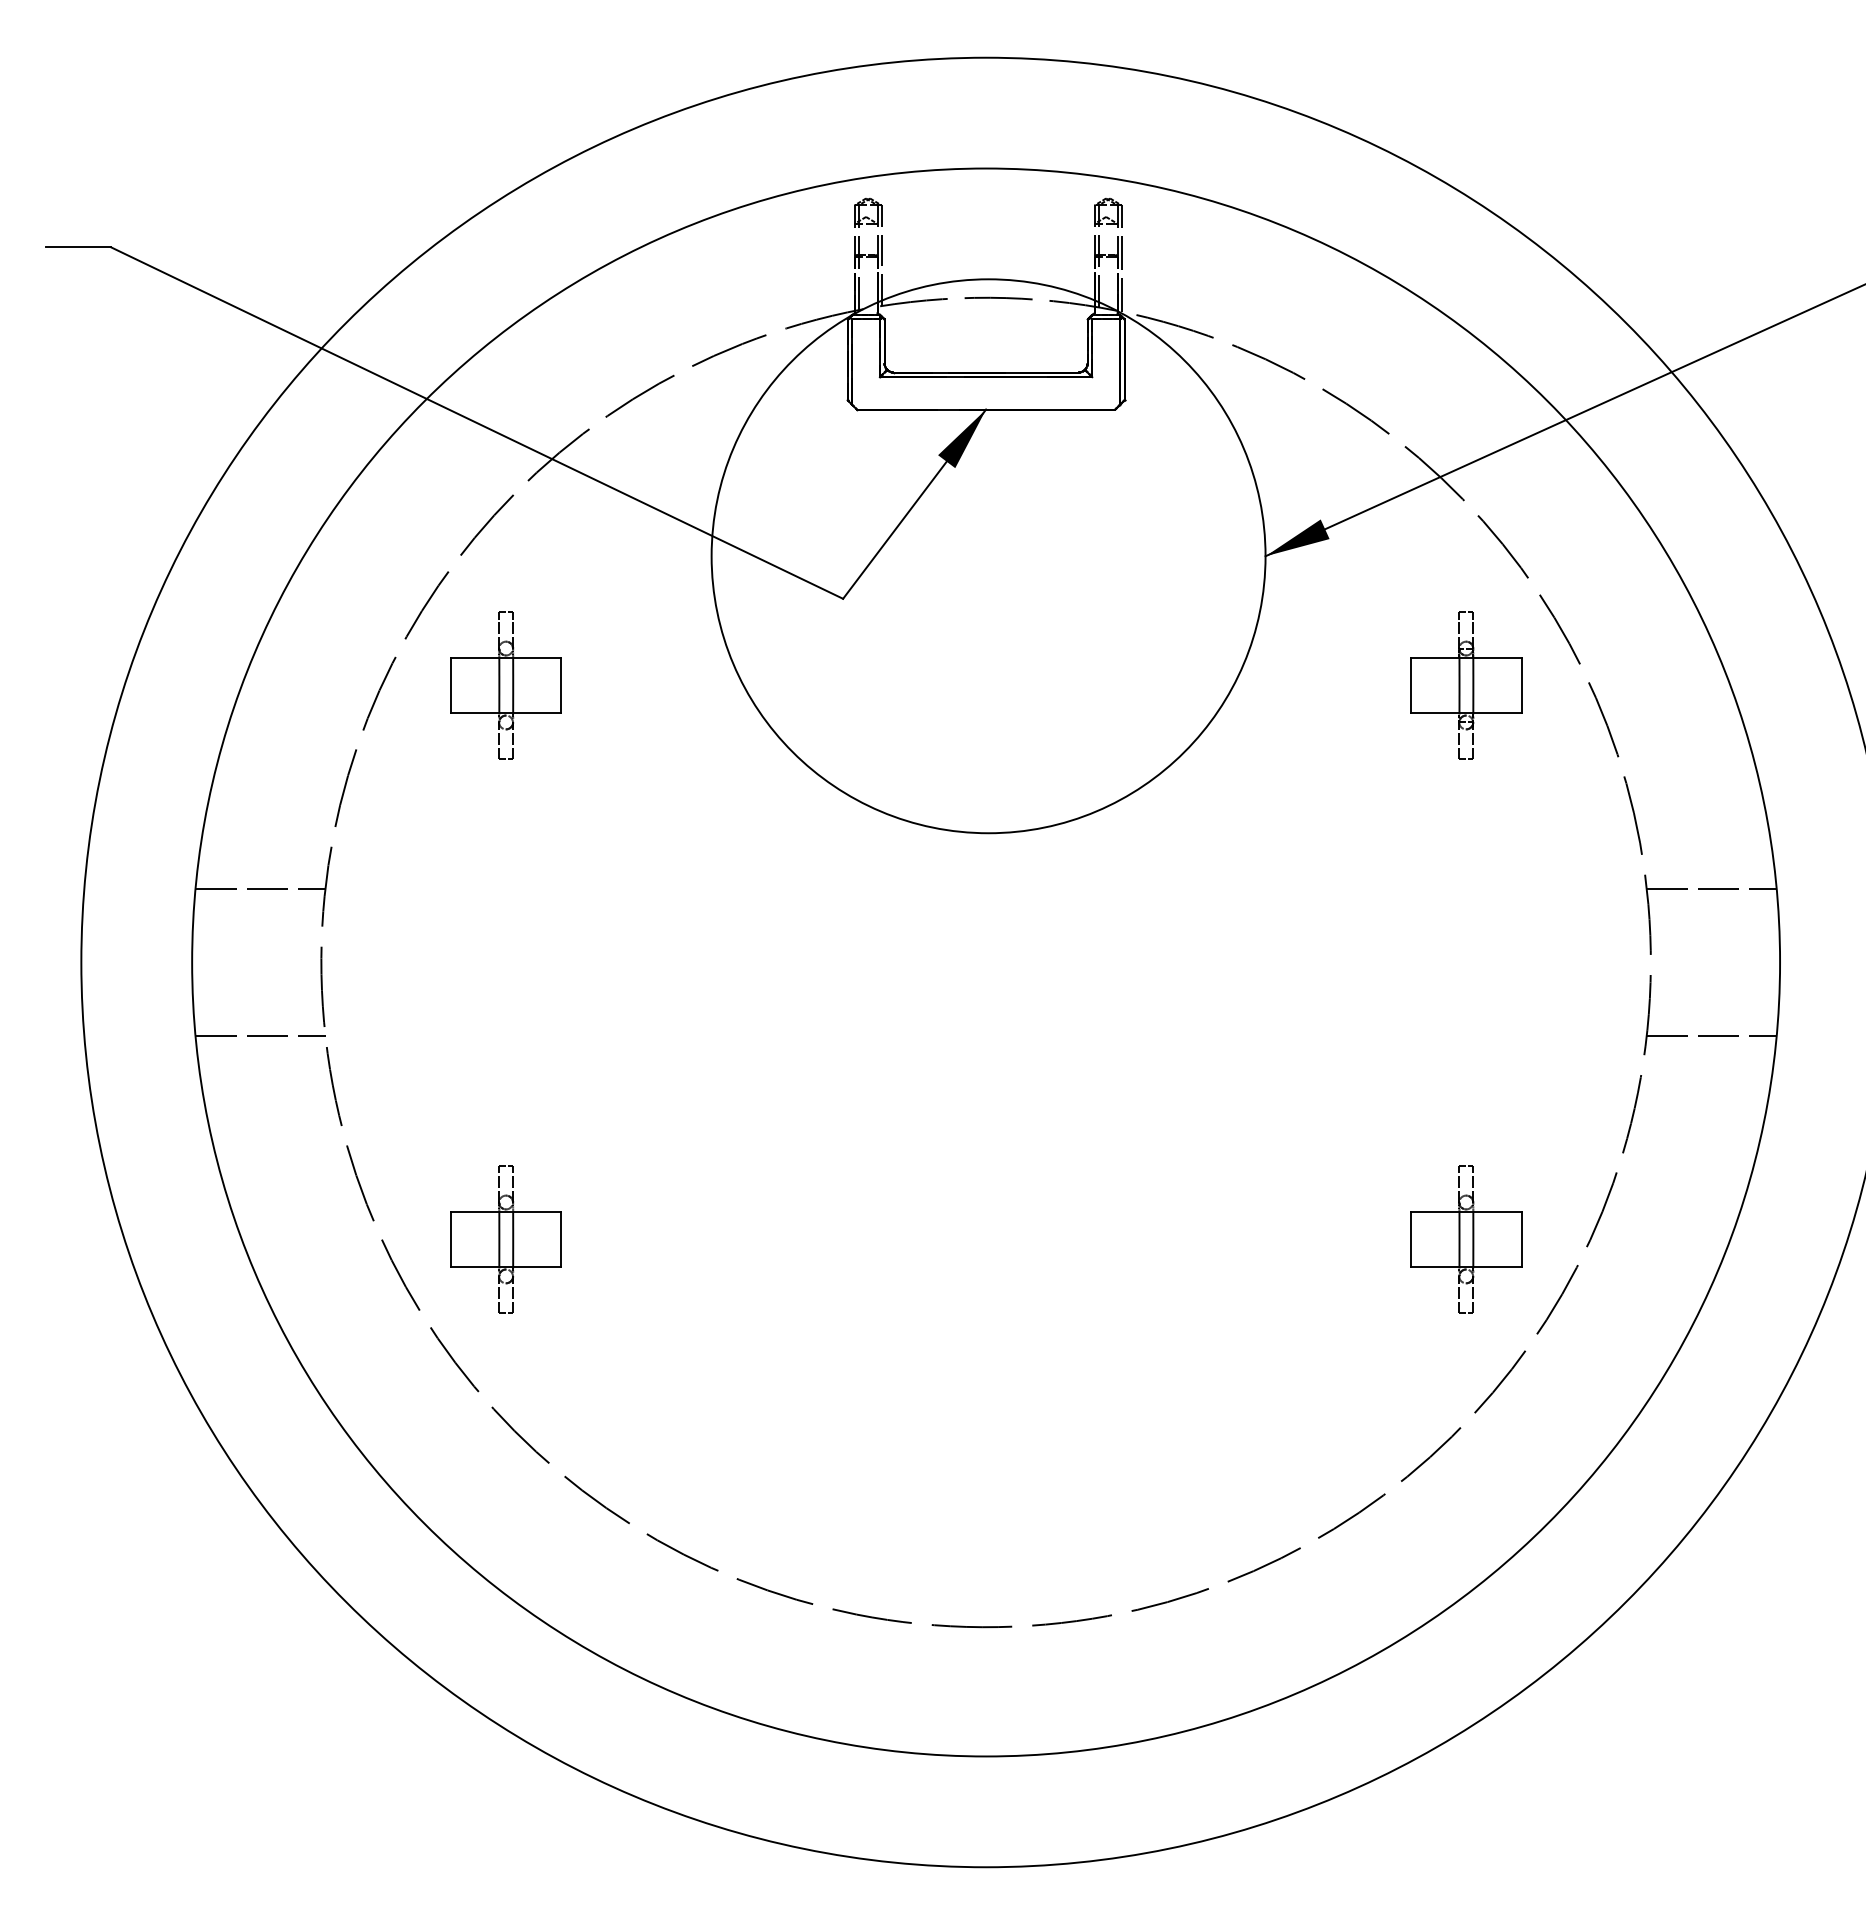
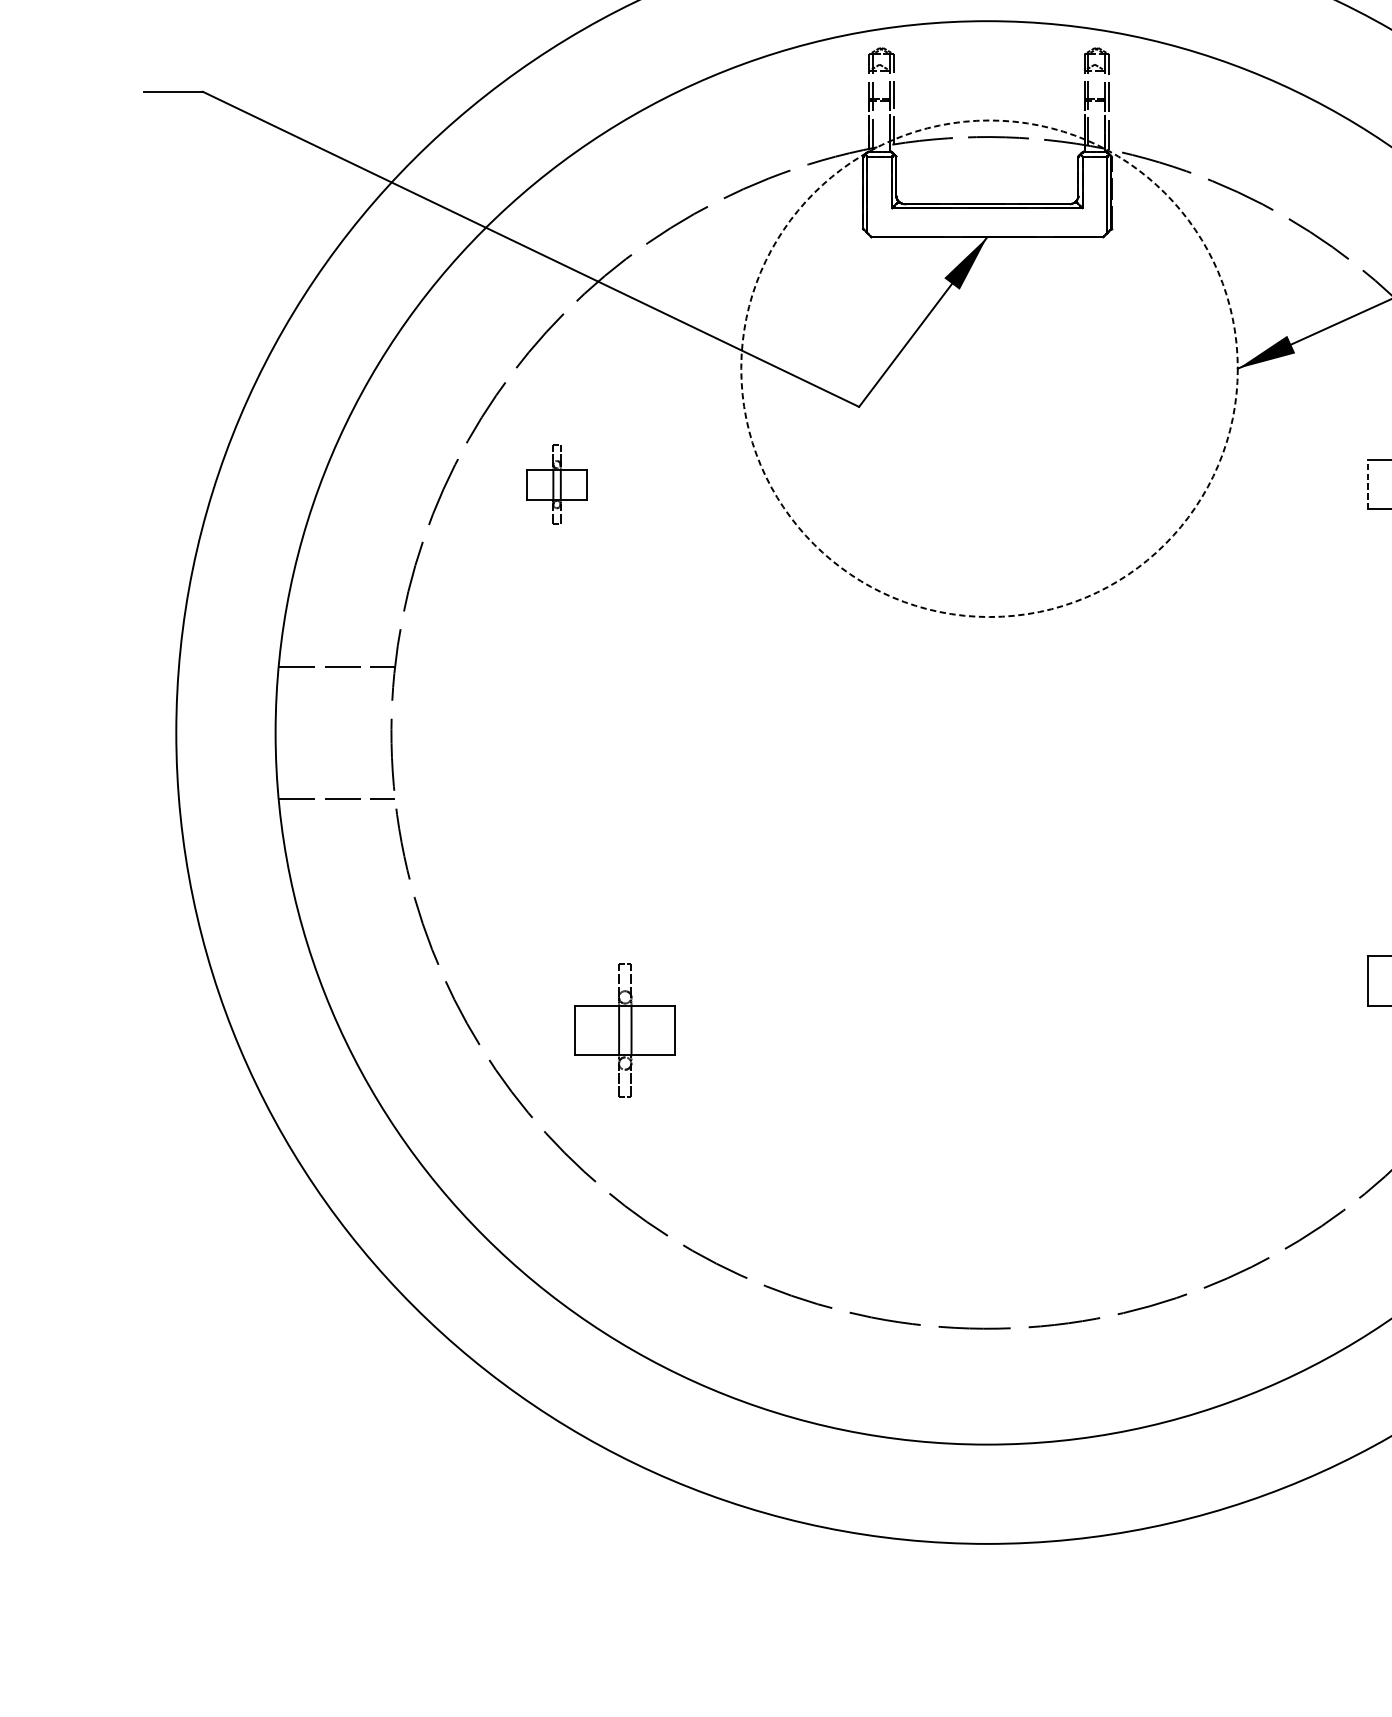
circle: (988, 556) -> (989, 368), solid -> dashed
part: (505, 685) -> (556, 484), size x0.6
line: (1410, 685) -> (1367, 484), solid -> dashed
part: (505, 1239) -> (624, 1030), moved

